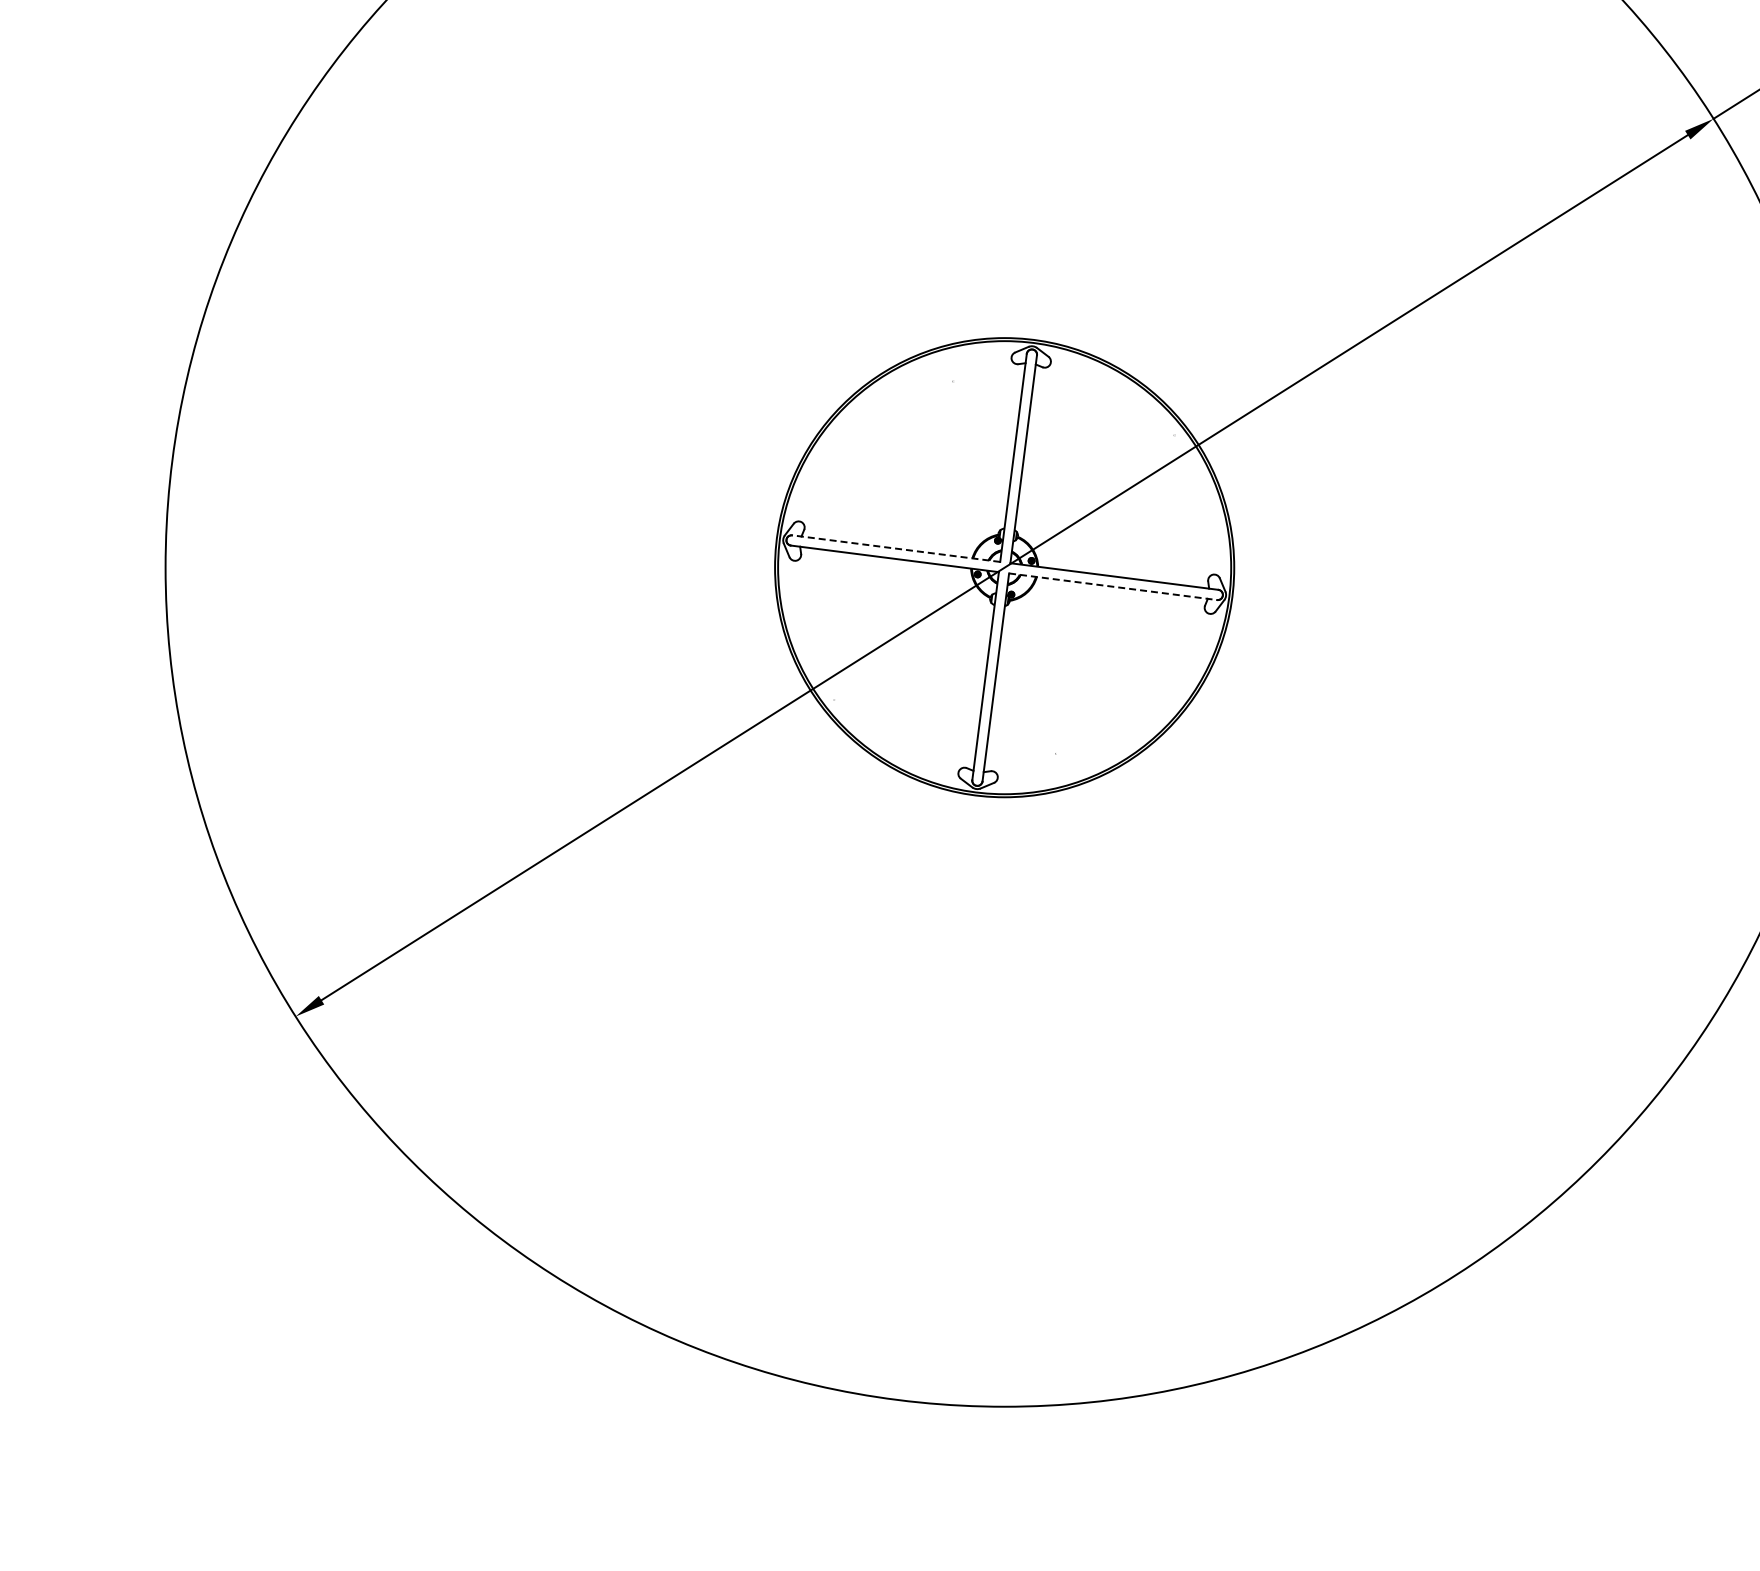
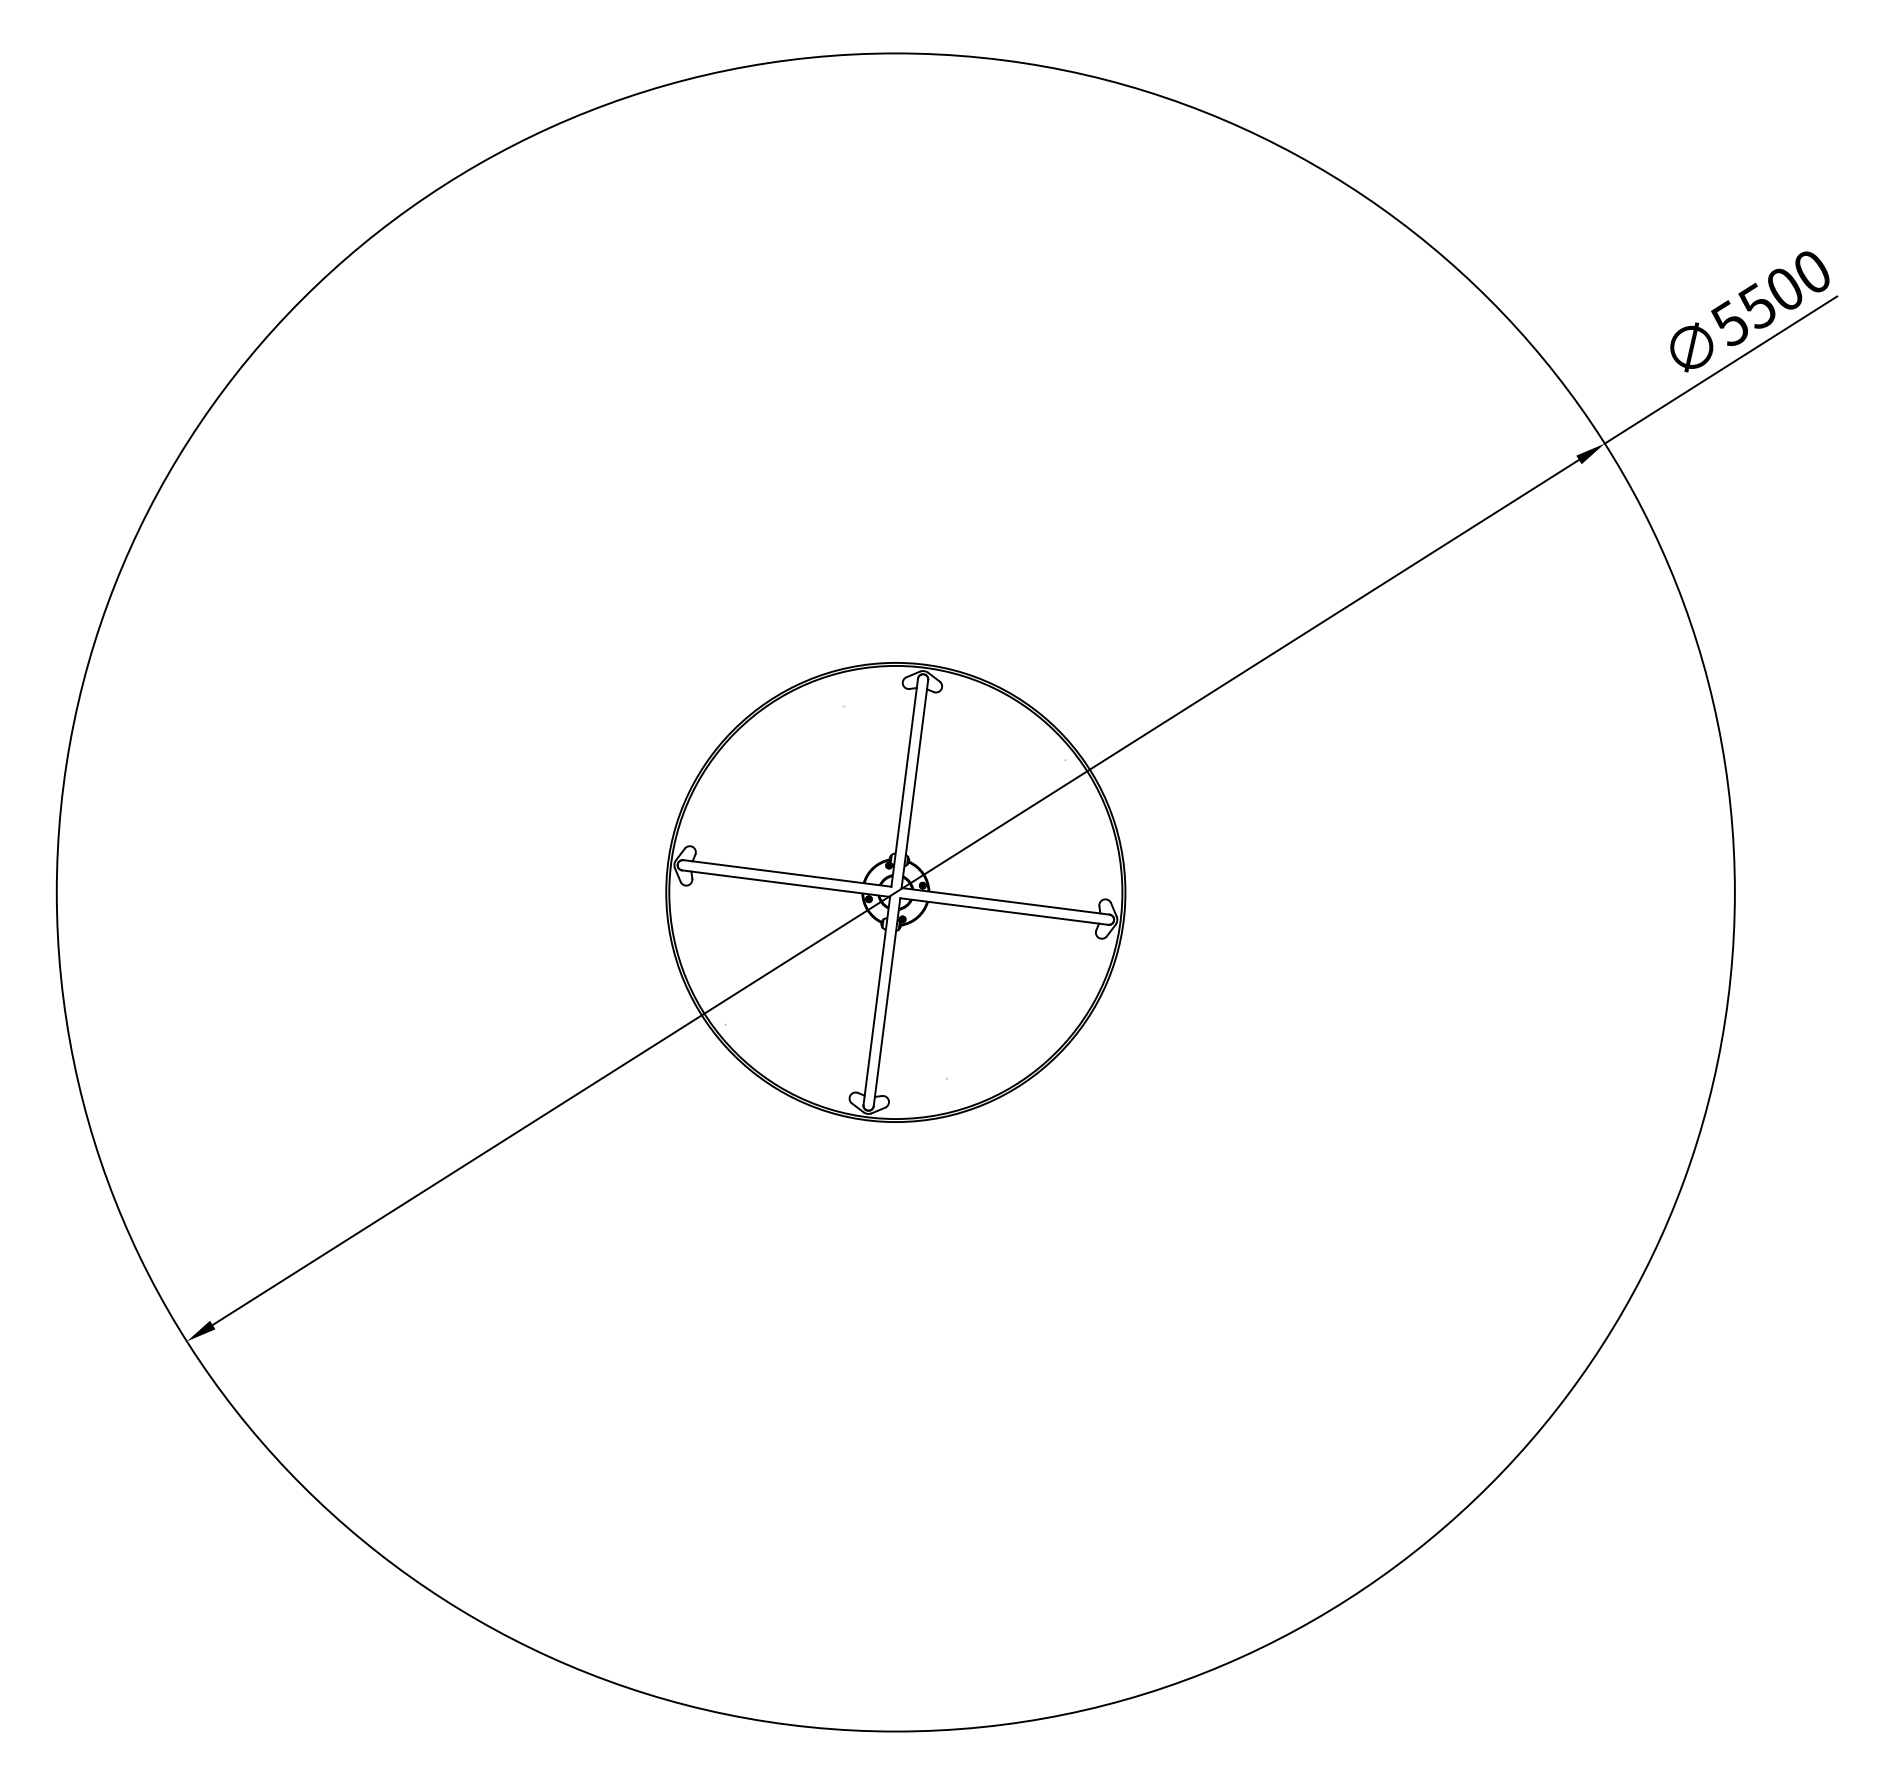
line: (896, 548) -> (787, 873), dashed -> solid
line: (1113, 586) -> (1004, 911), dashed -> solid

